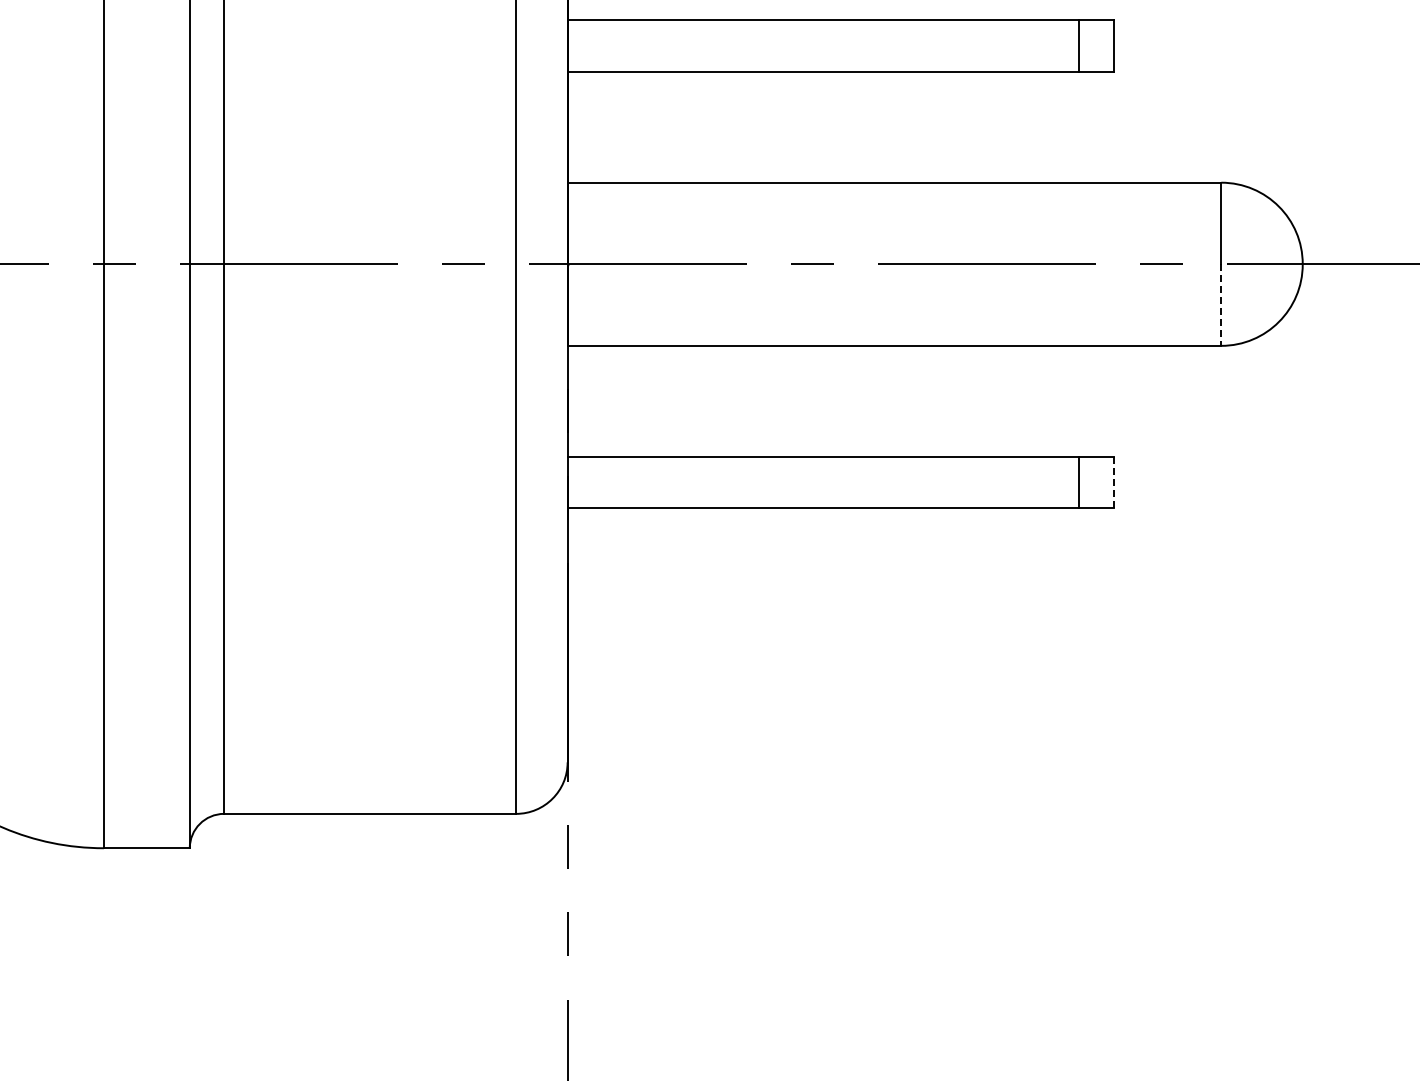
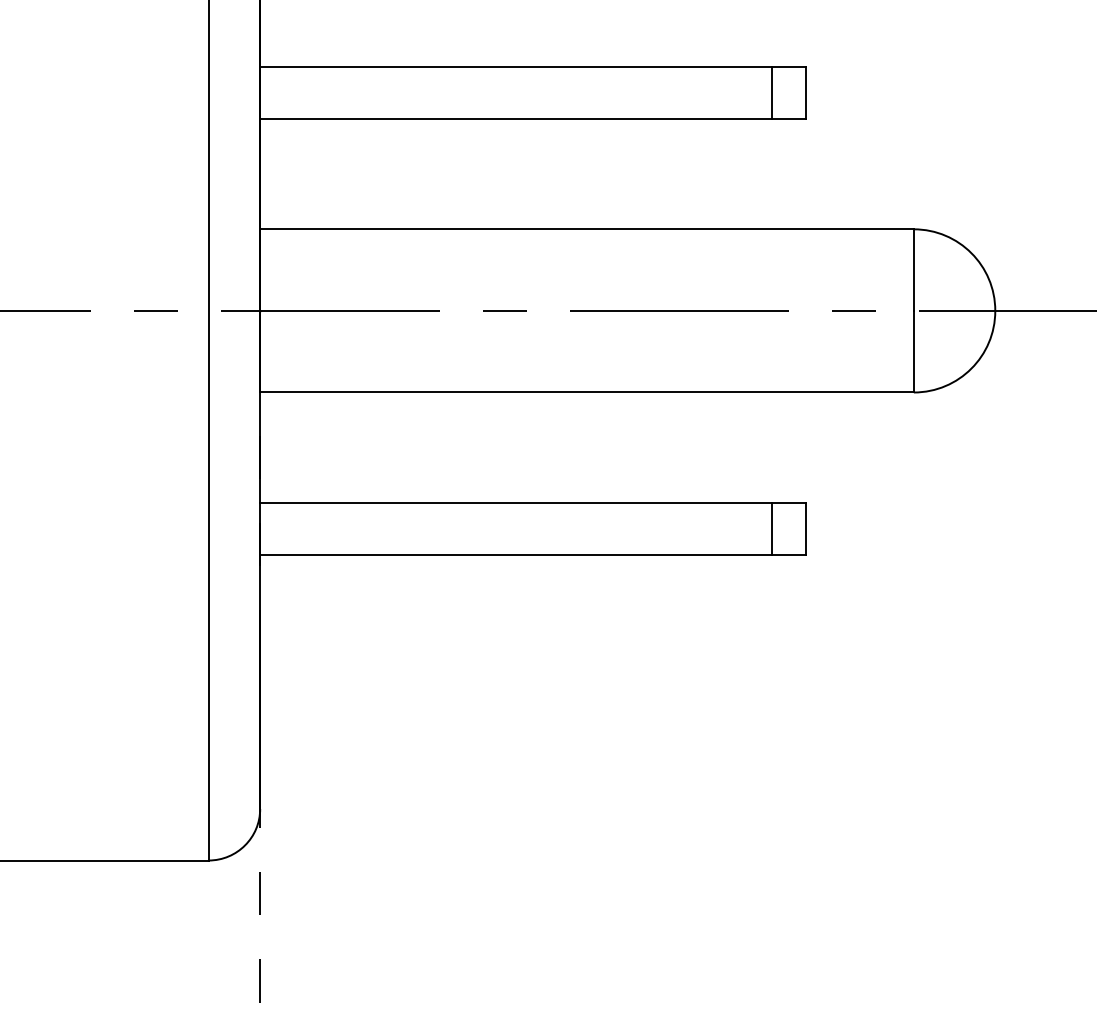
line: (1221, 305) -> (914, 352), dashed -> solid
line: (1113, 482) -> (806, 529), dashed -> solid

